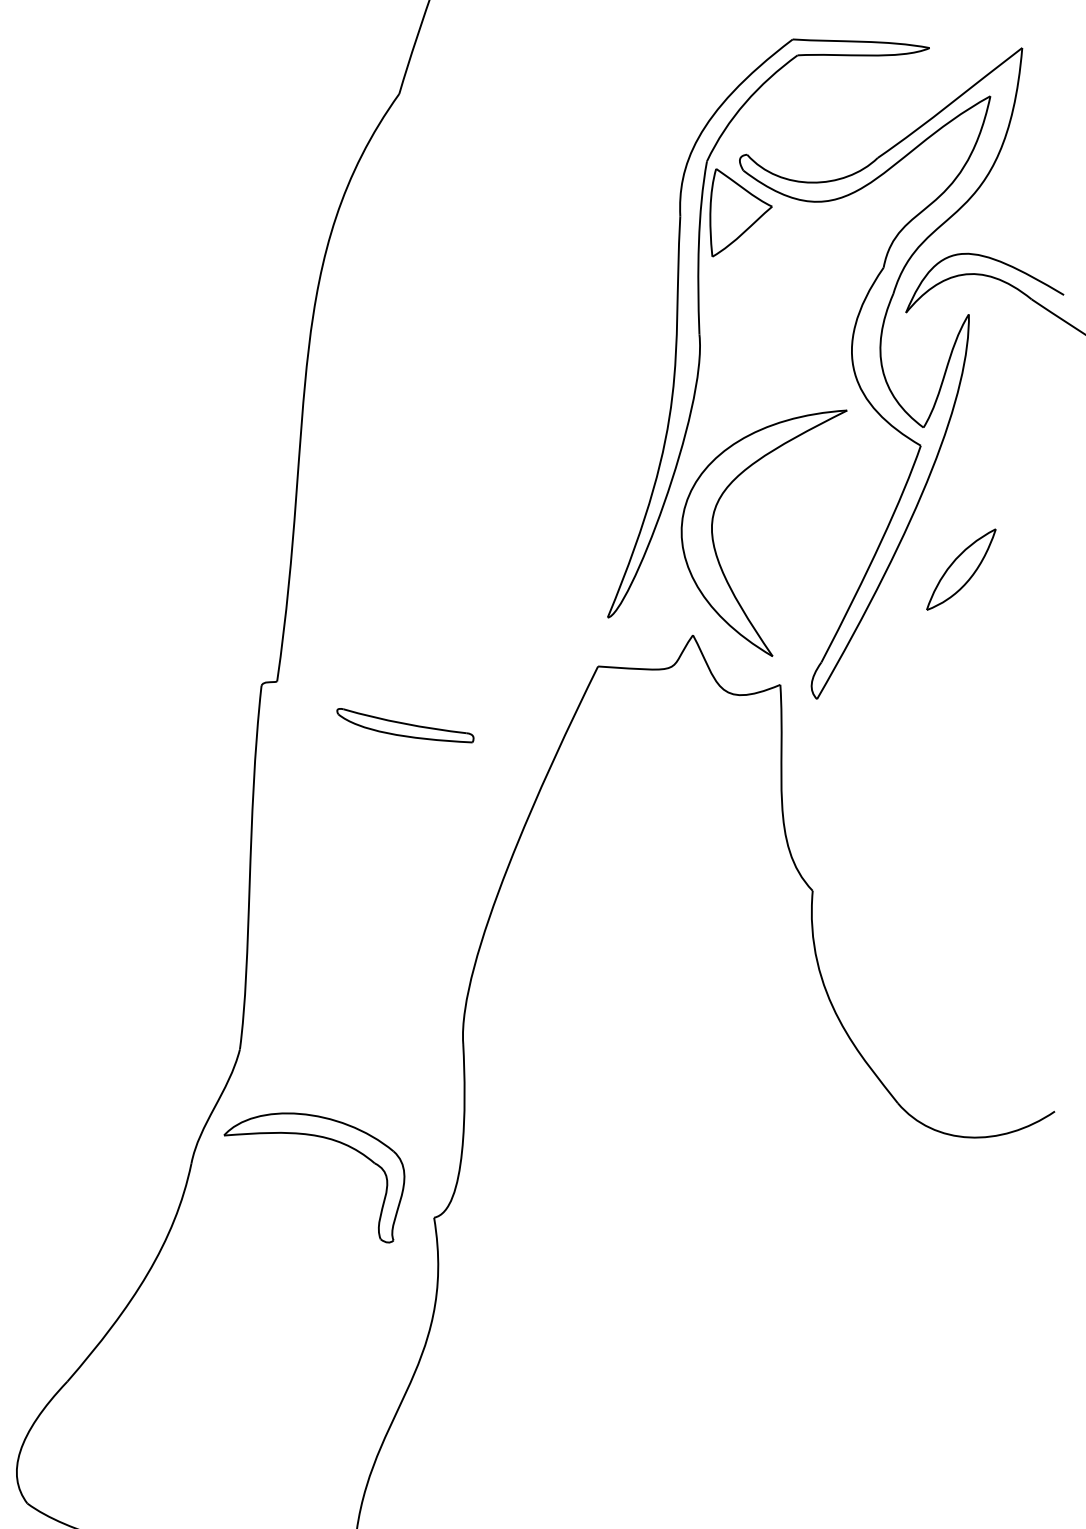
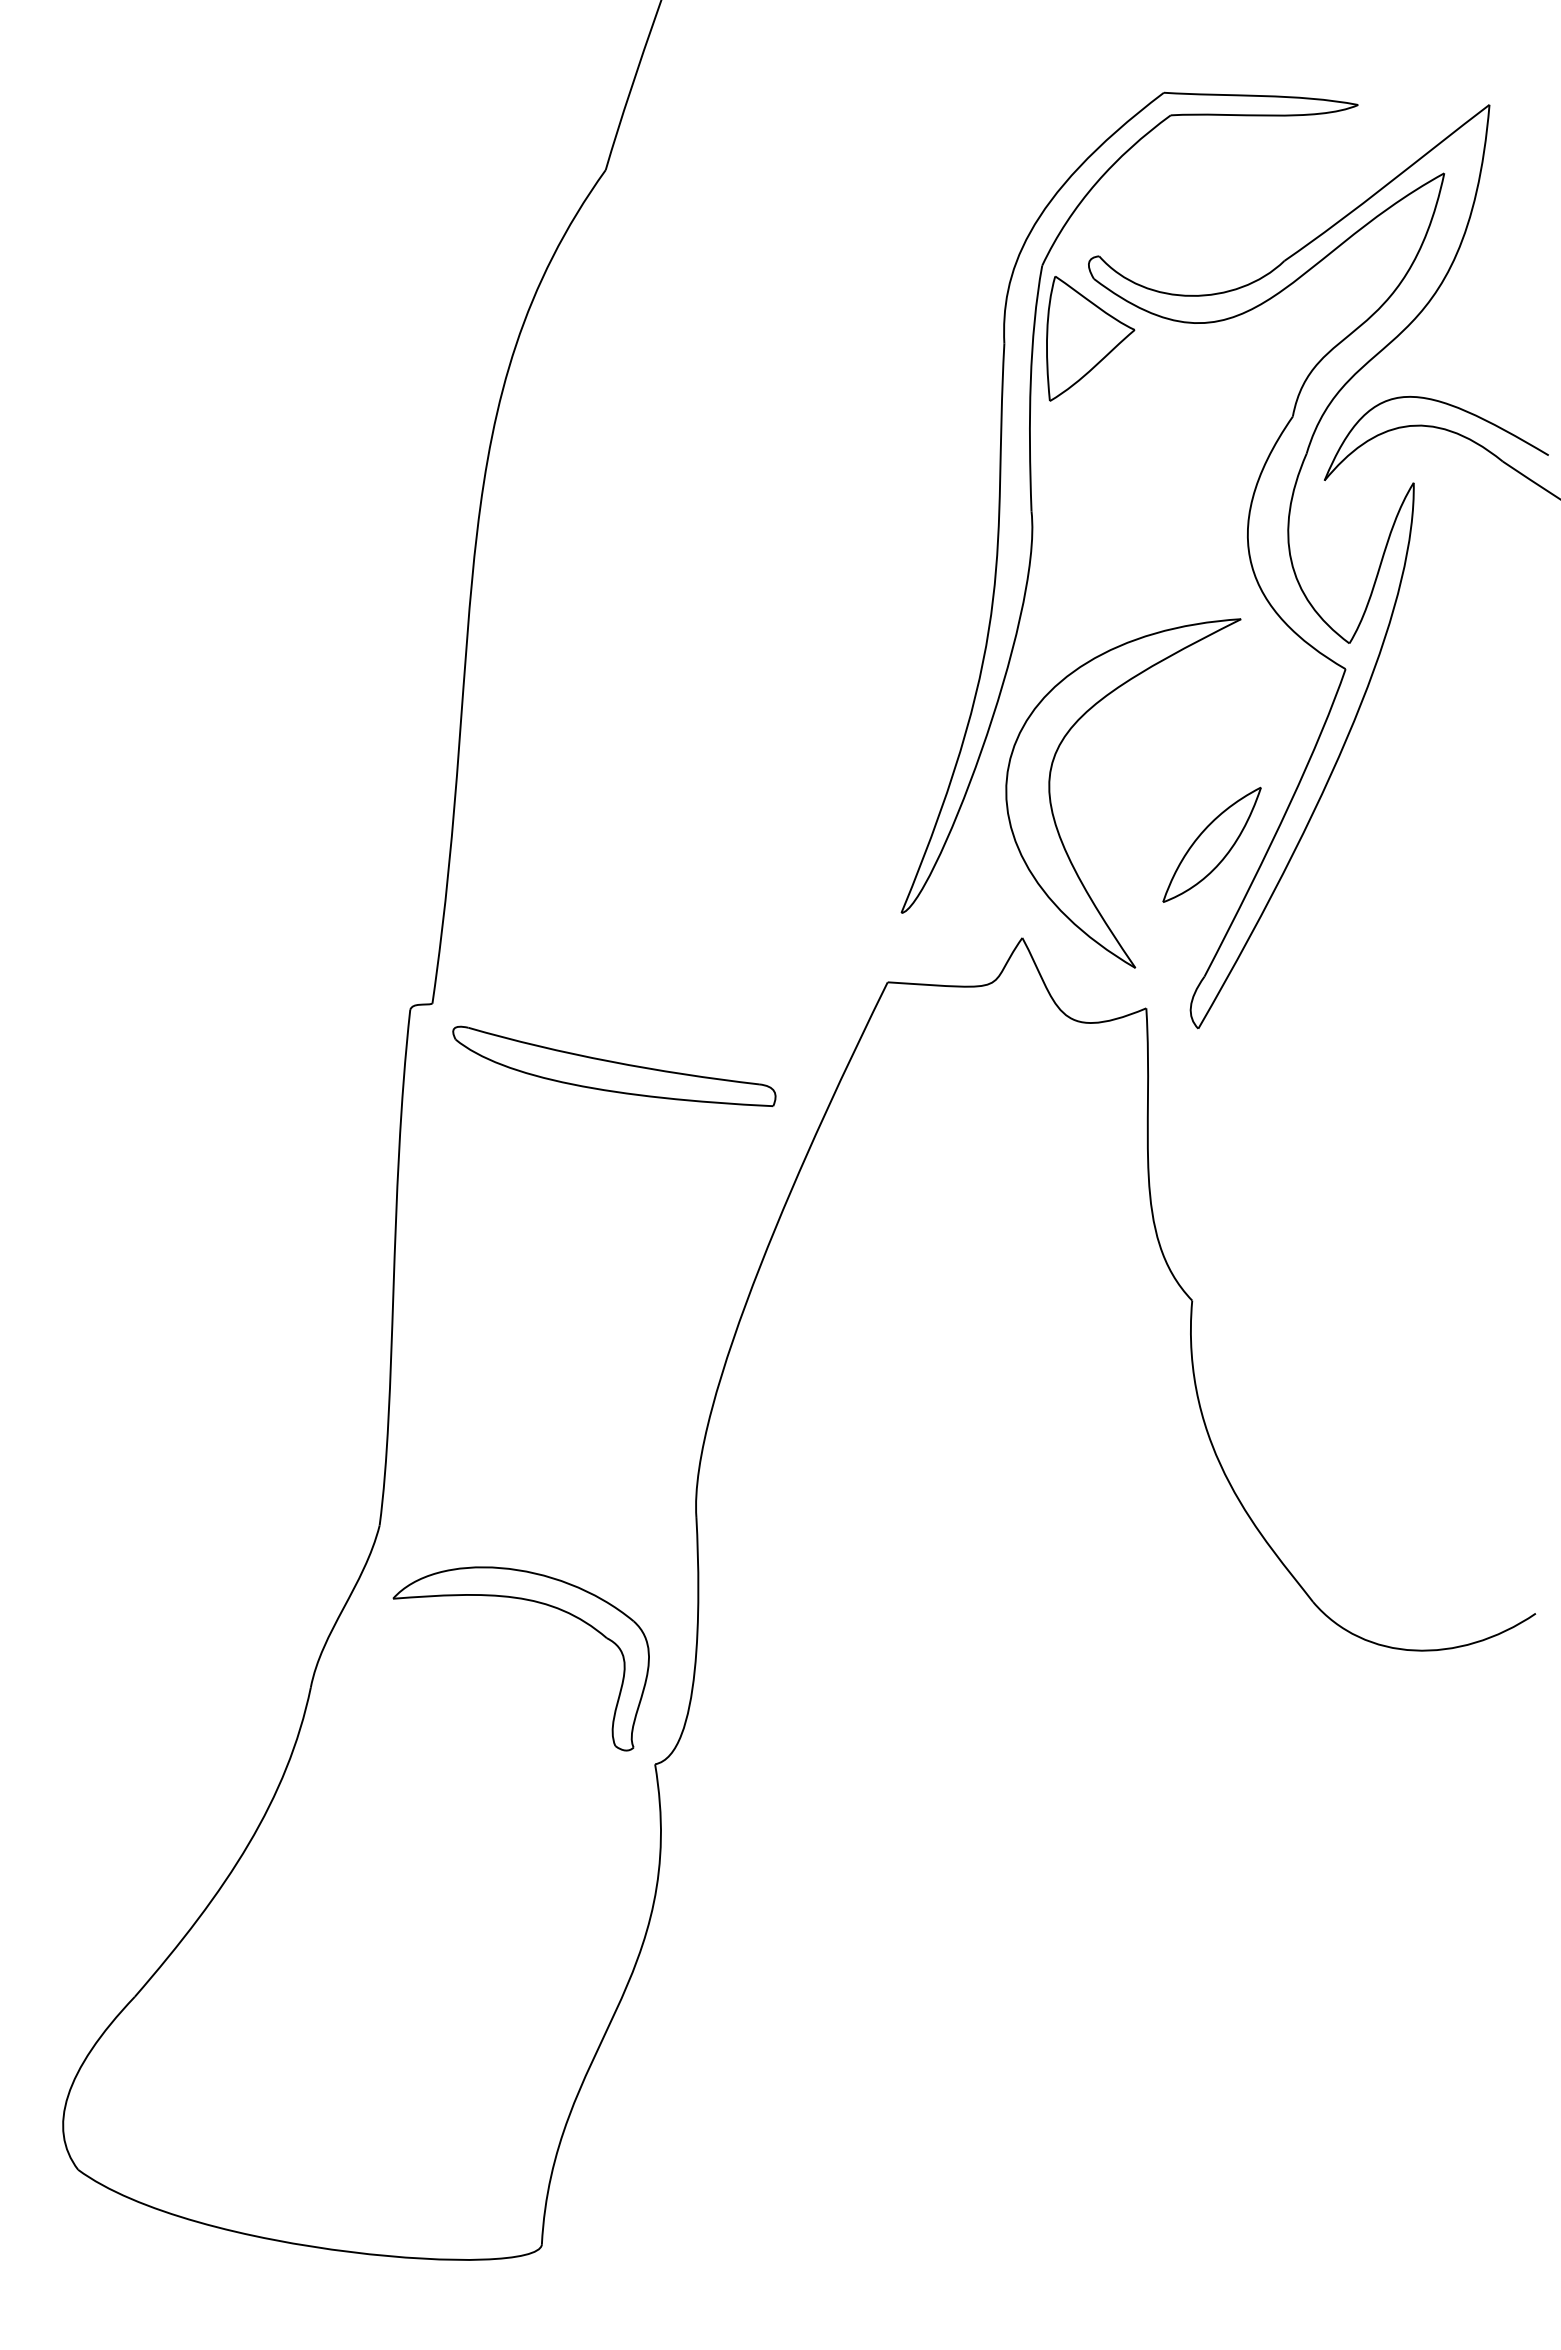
part: (960, 569) -> (1211, 844), moved
part: (405, 725) -> (614, 1065), size x1.67
part: (320, 1137) -> (529, 1601), moved

